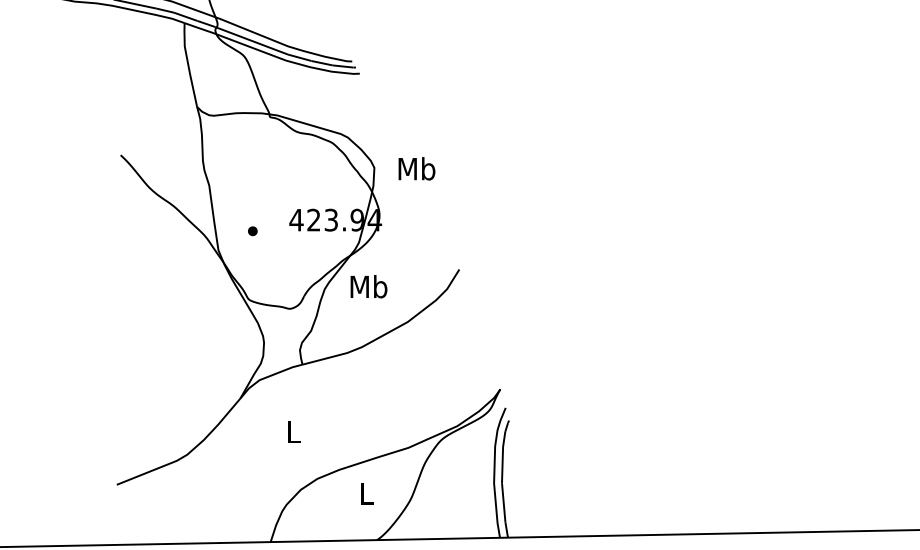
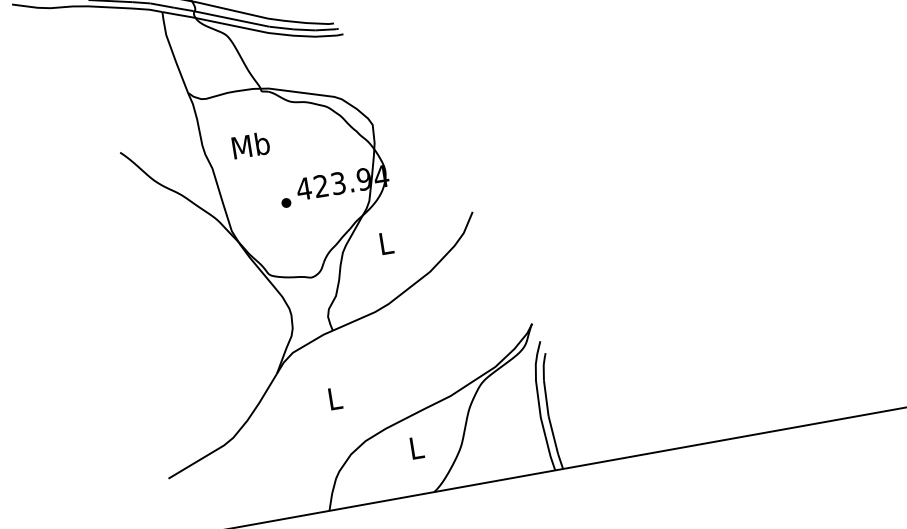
text: (416, 168) -> (250, 145), moved
part: (252, 231) -> (286, 203), moved
text: (368, 286) -> (385, 243), Mb -> L

